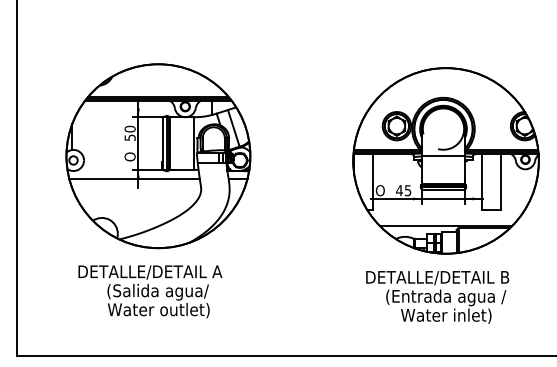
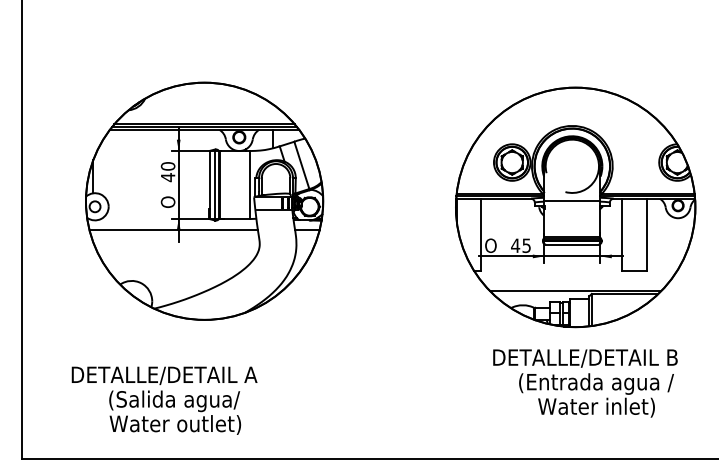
text: (129, 137) -> (167, 177), 50 -> 40
text: (150, 291) -> (164, 400), moved
text: (437, 297) -> (585, 383), moved

